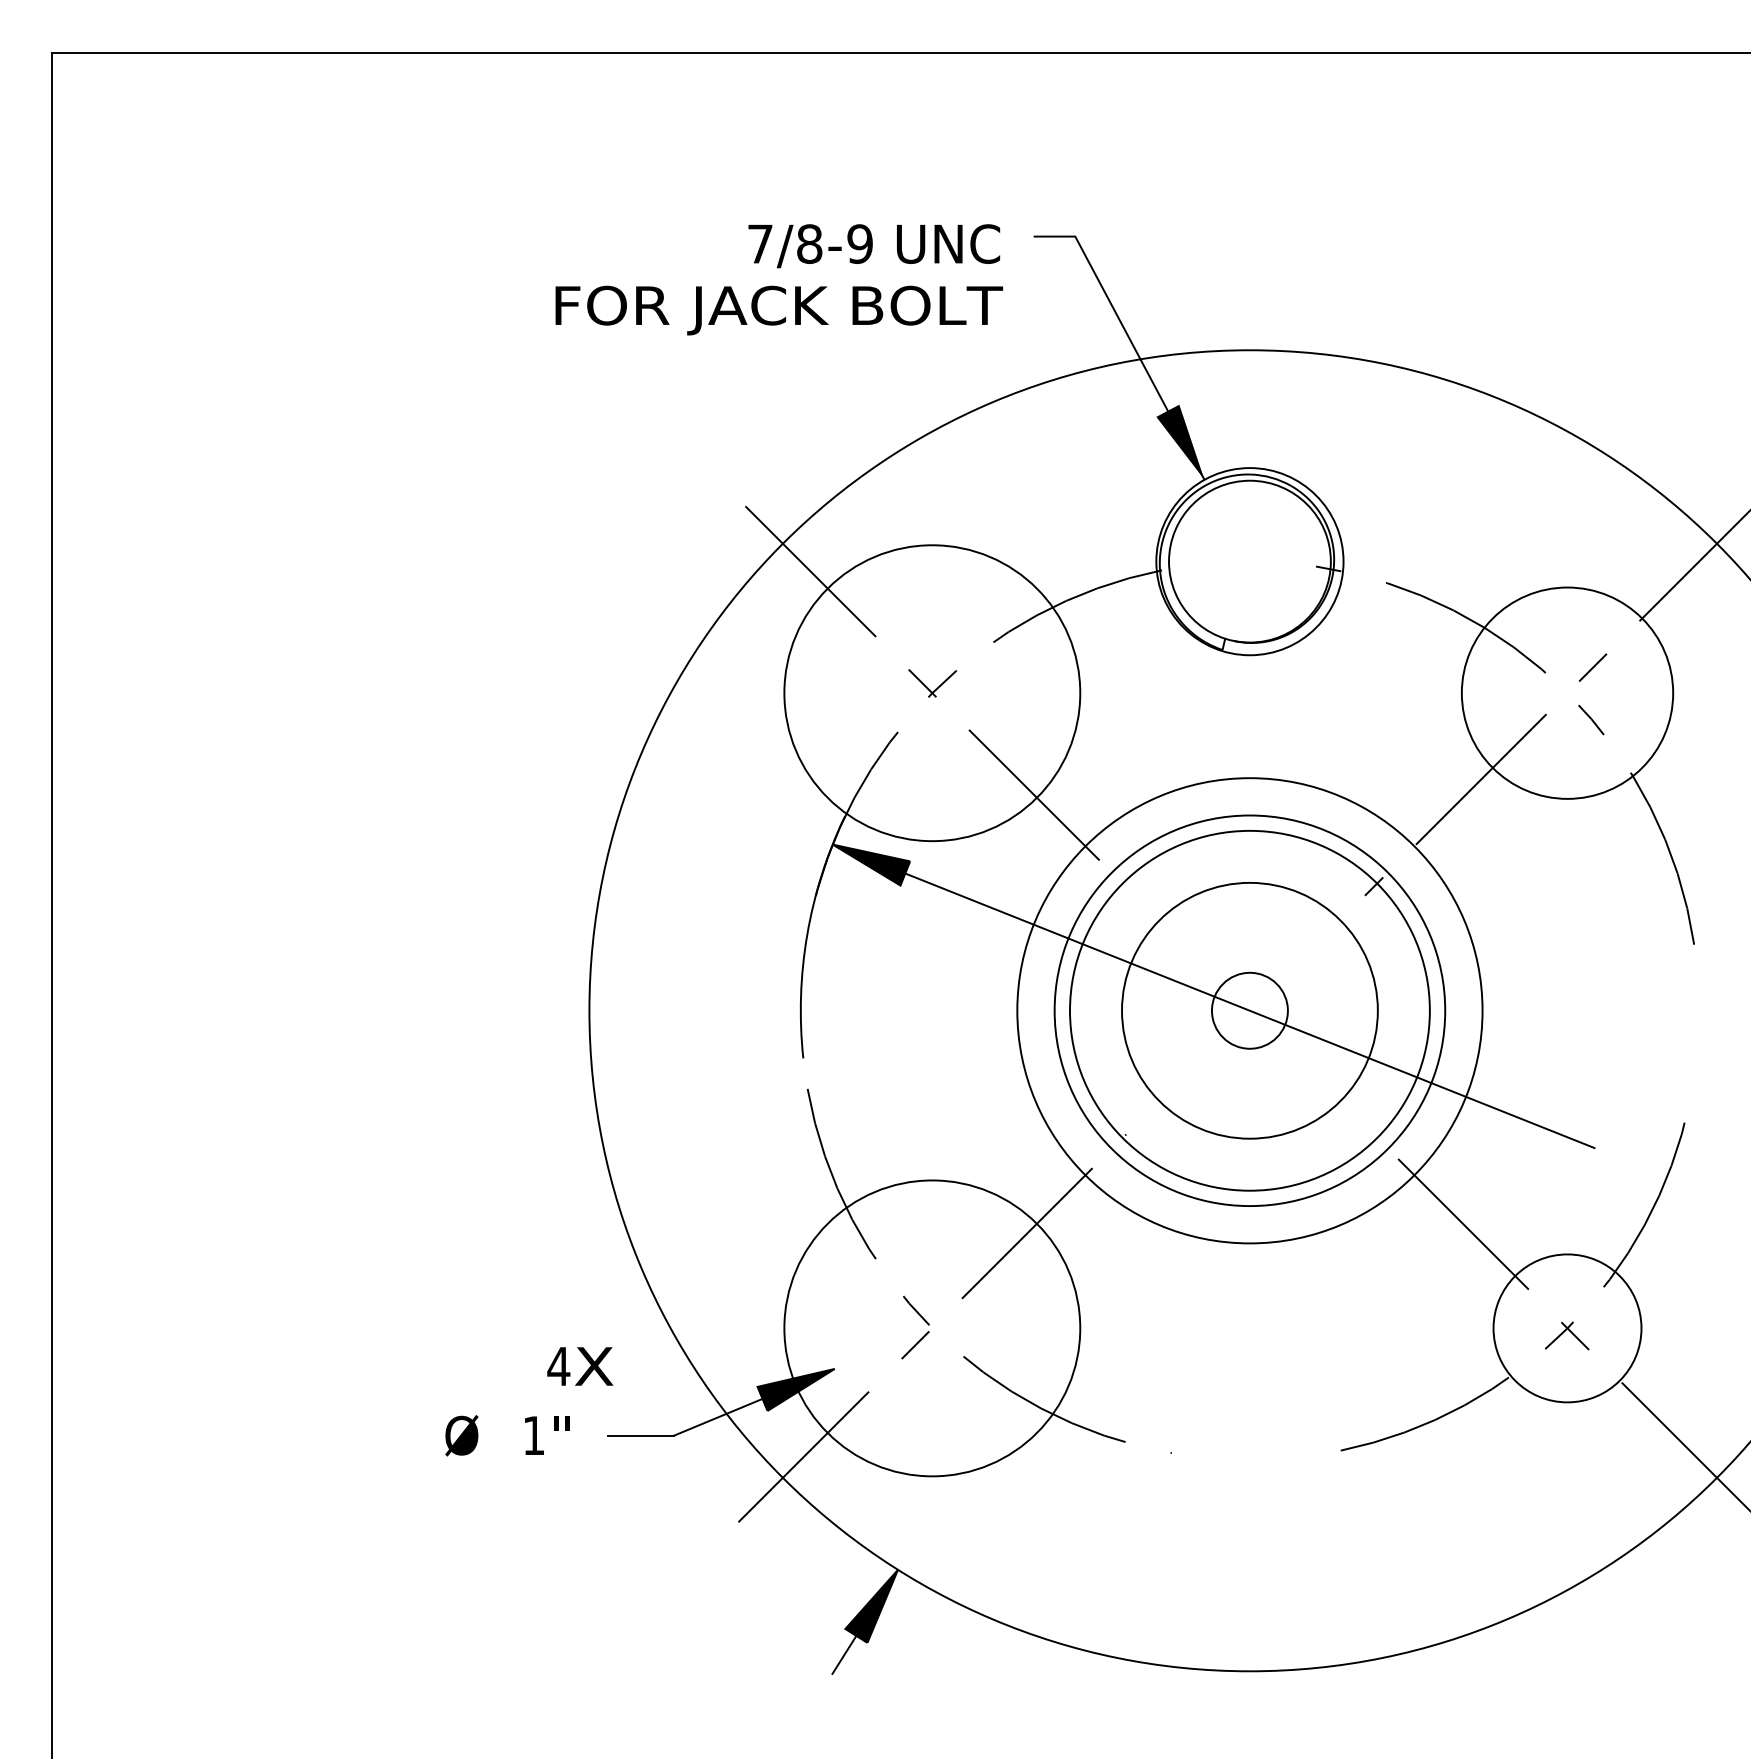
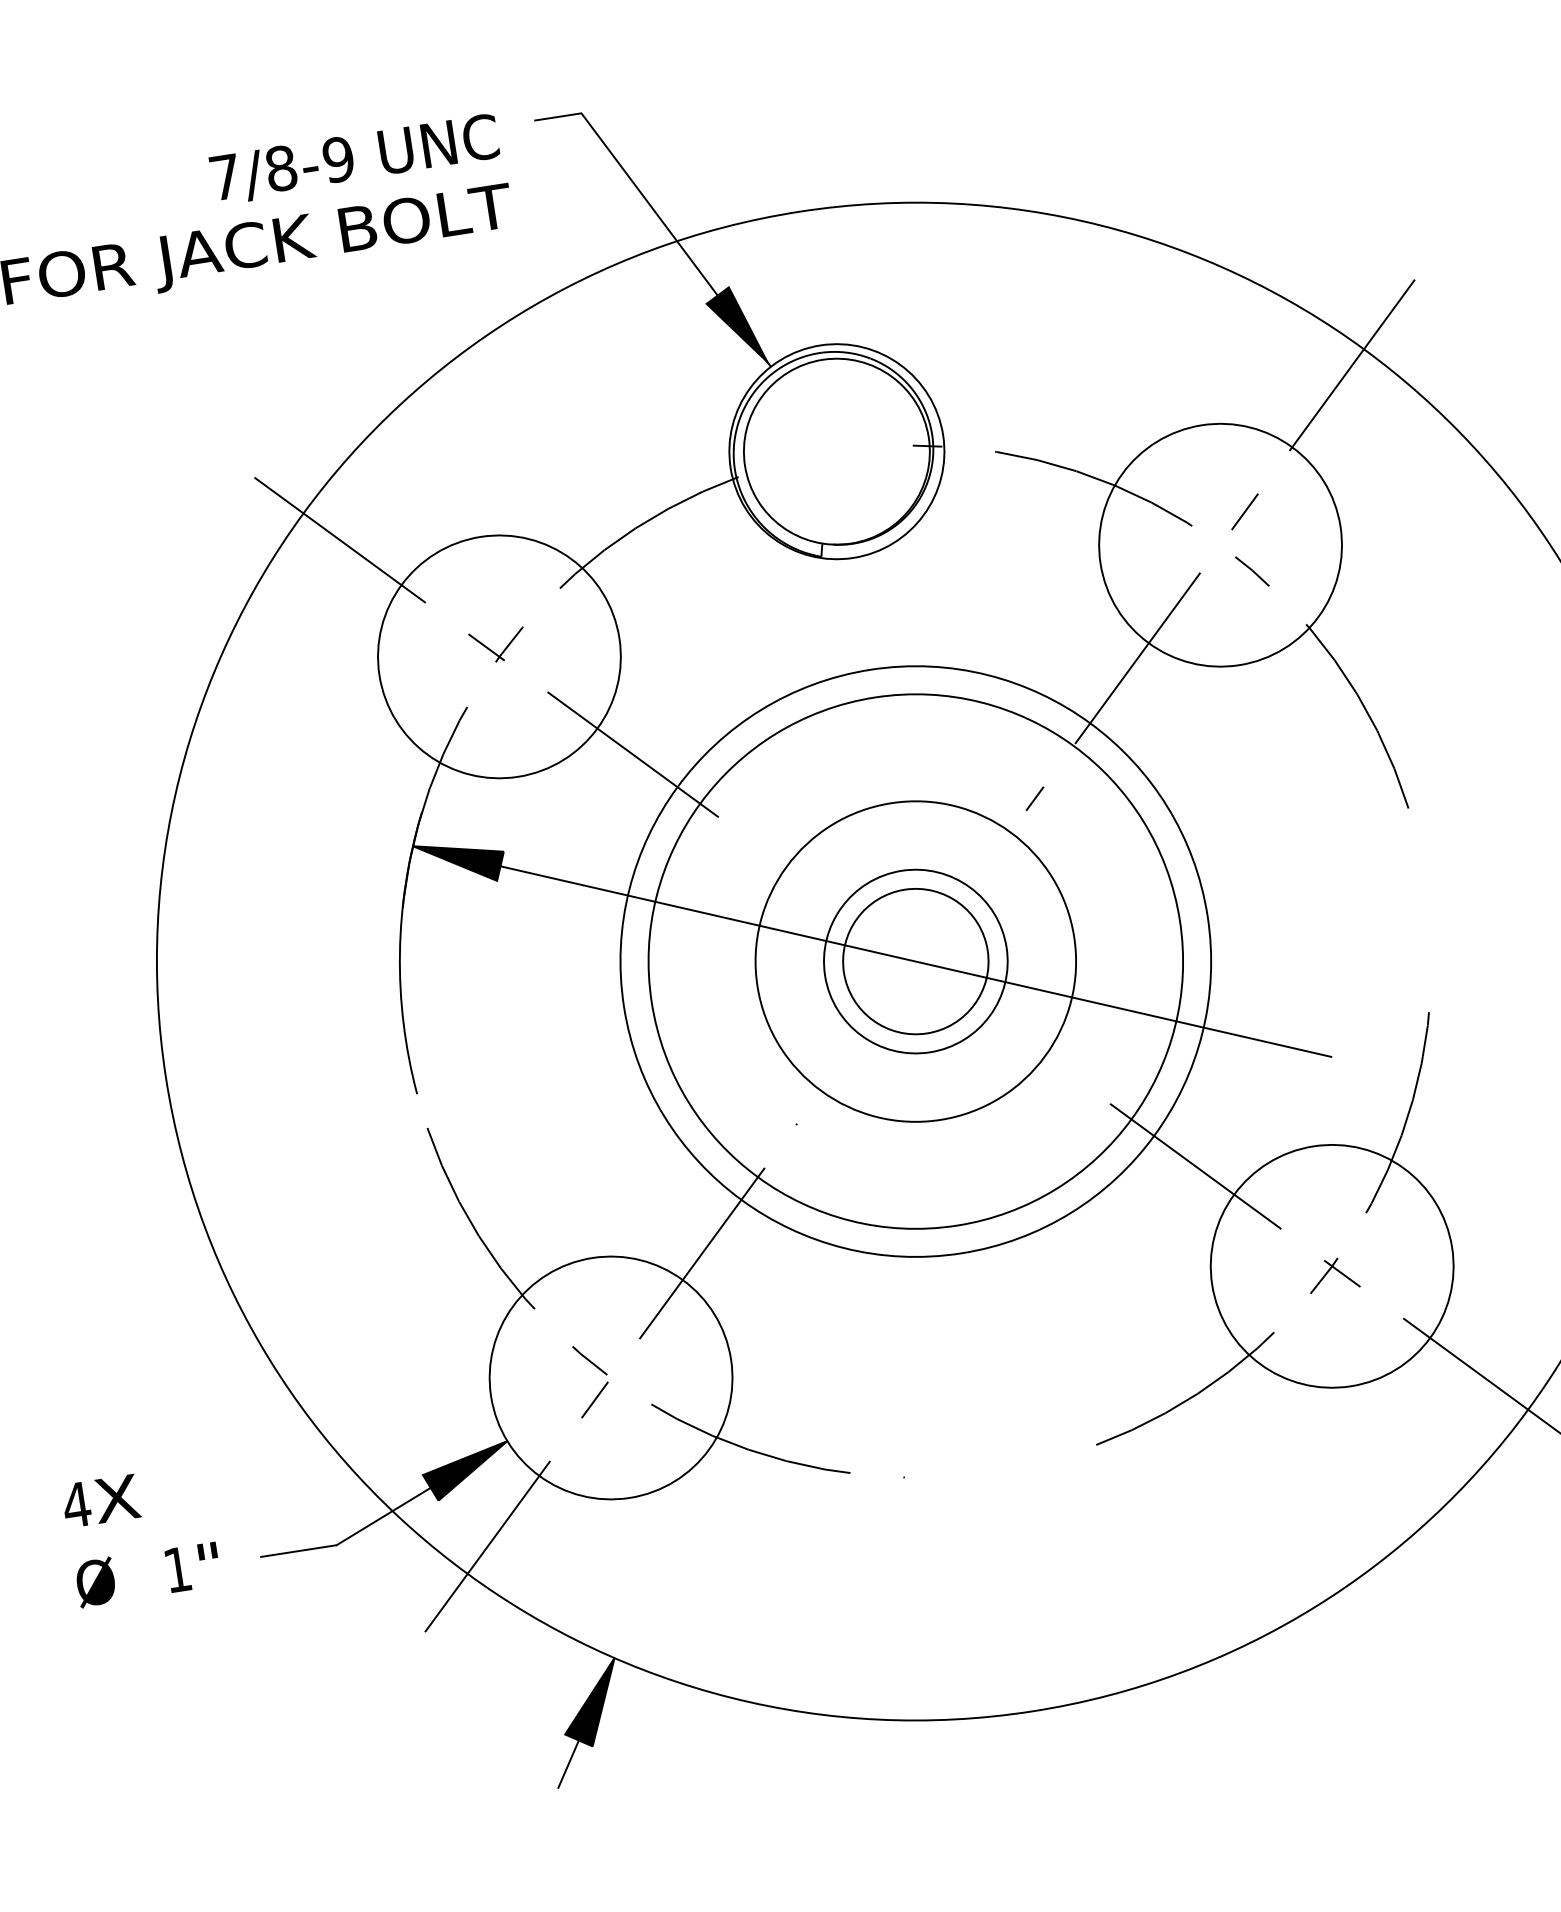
circle: (932, 692) -> (499, 656), size x0.71
circle: (1249, 1010) -> (915, 961), size x0.62
circle: (1249, 1010) -> (915, 961), size x0.71
circle: (1249, 1010) -> (915, 961), size x1.43
circle: (1249, 1010) -> (915, 961), size x1.67
circle: (932, 1328) -> (611, 1378), size x0.71
circle: (1567, 1328) -> (1332, 1266), size x1.43
text: (580, 1366) -> (101, 1501), moved

